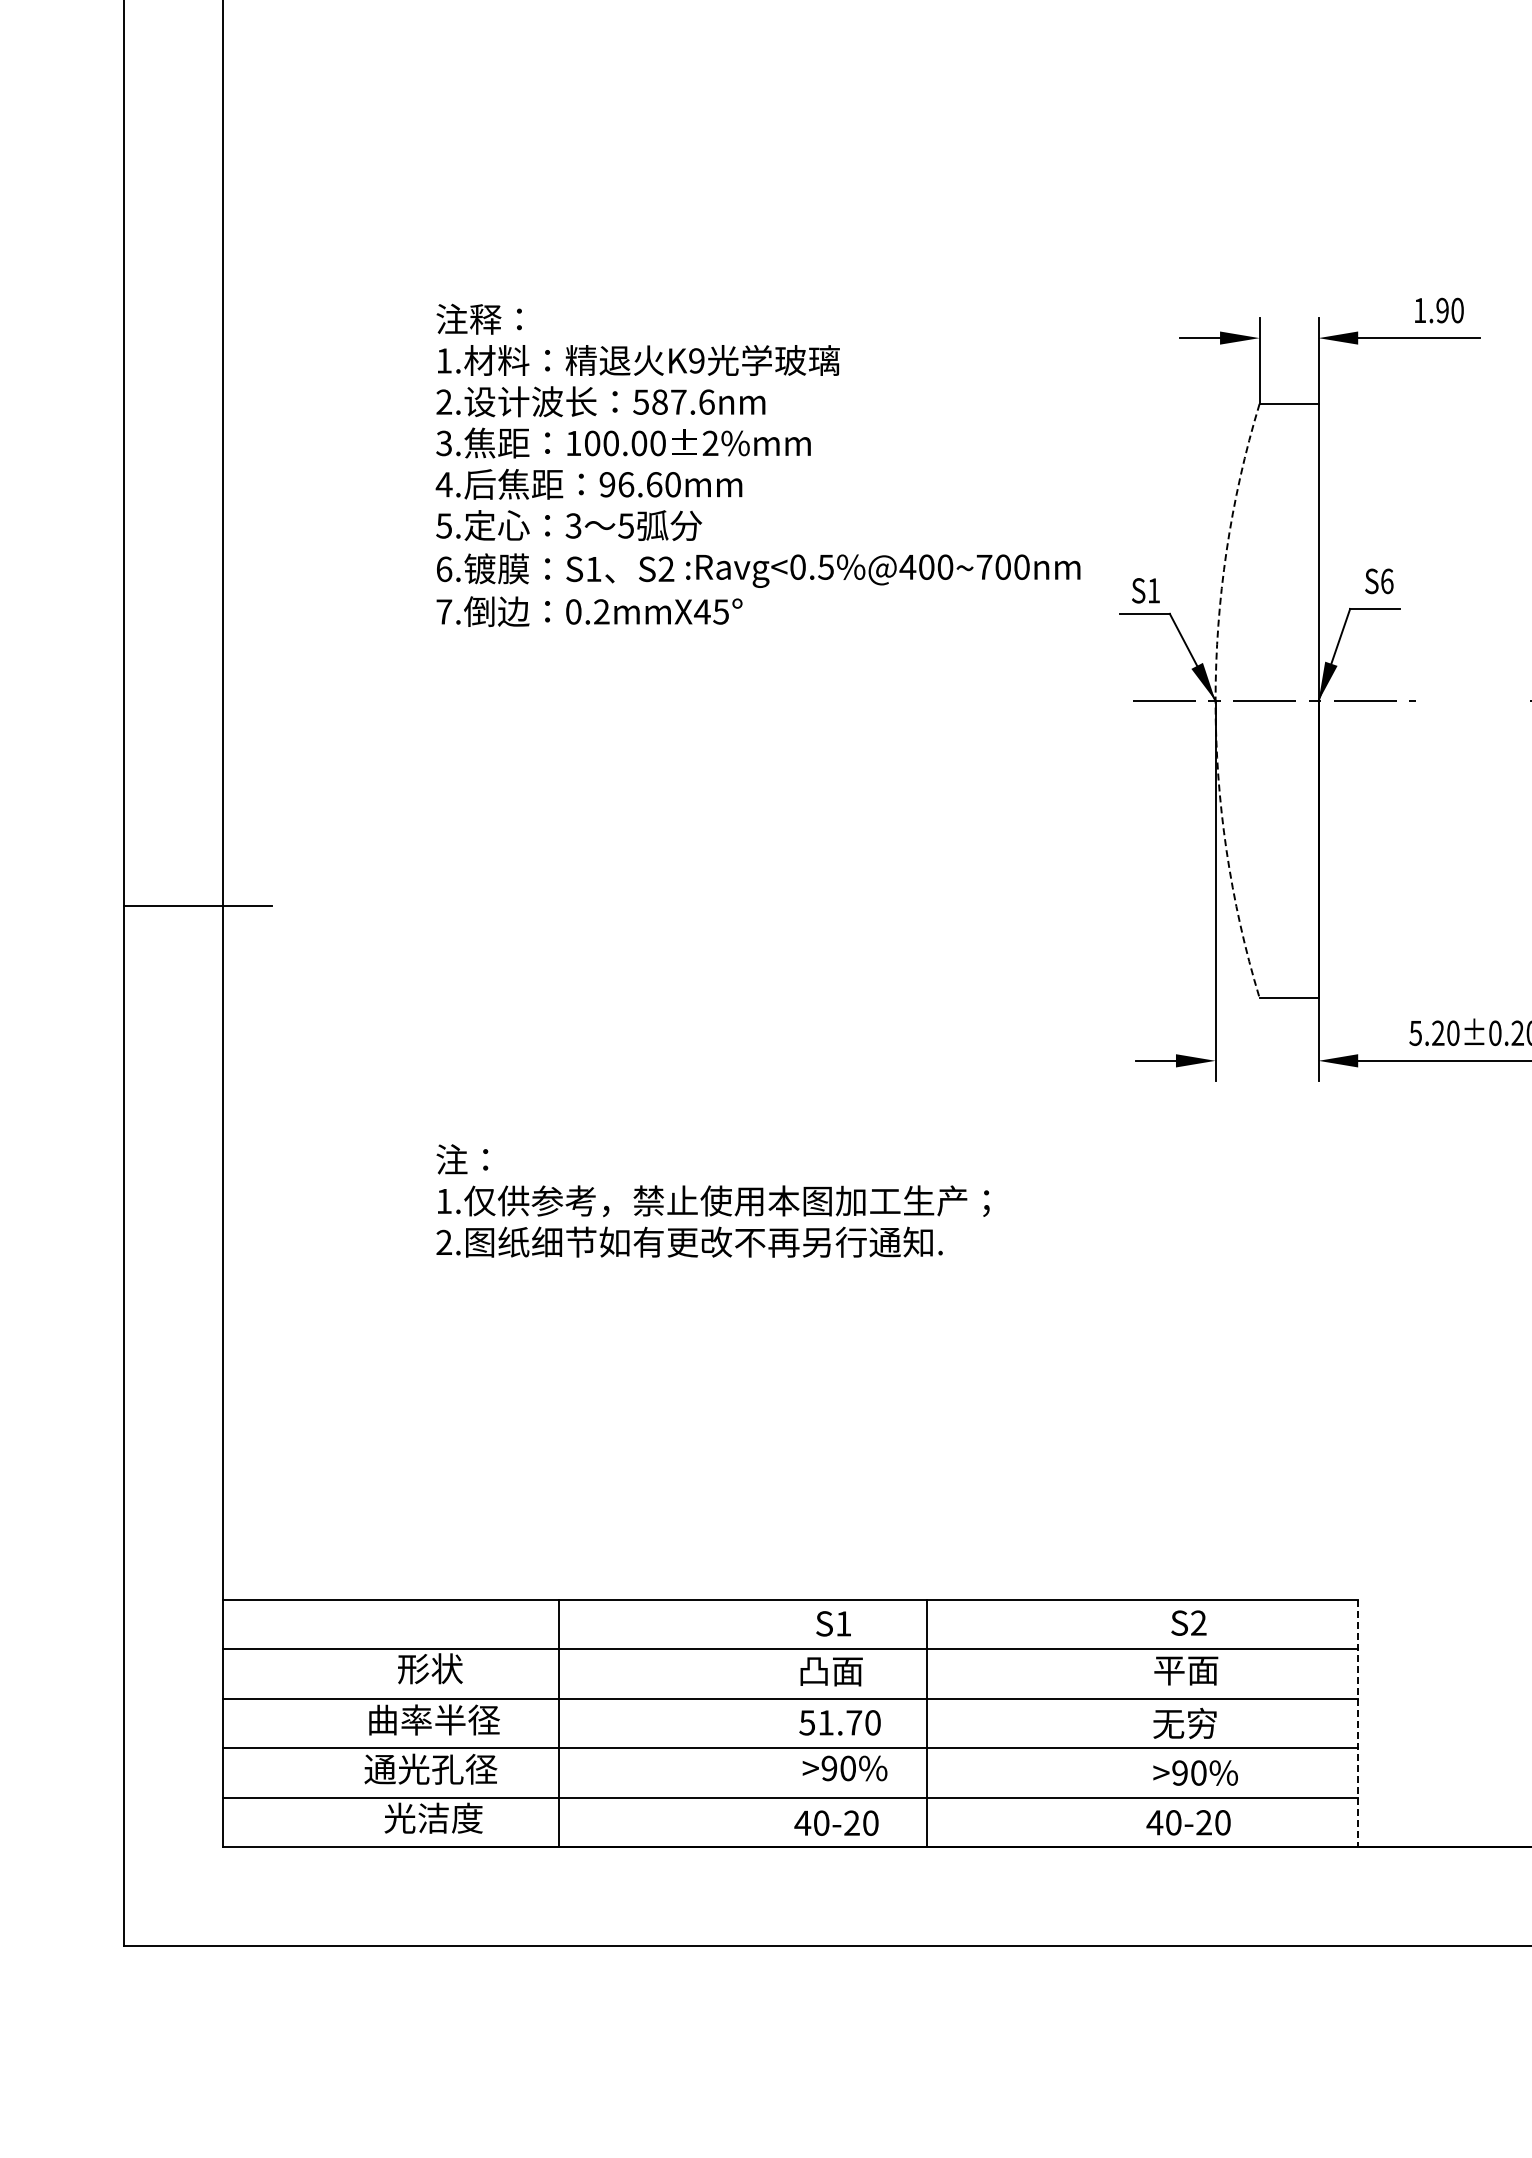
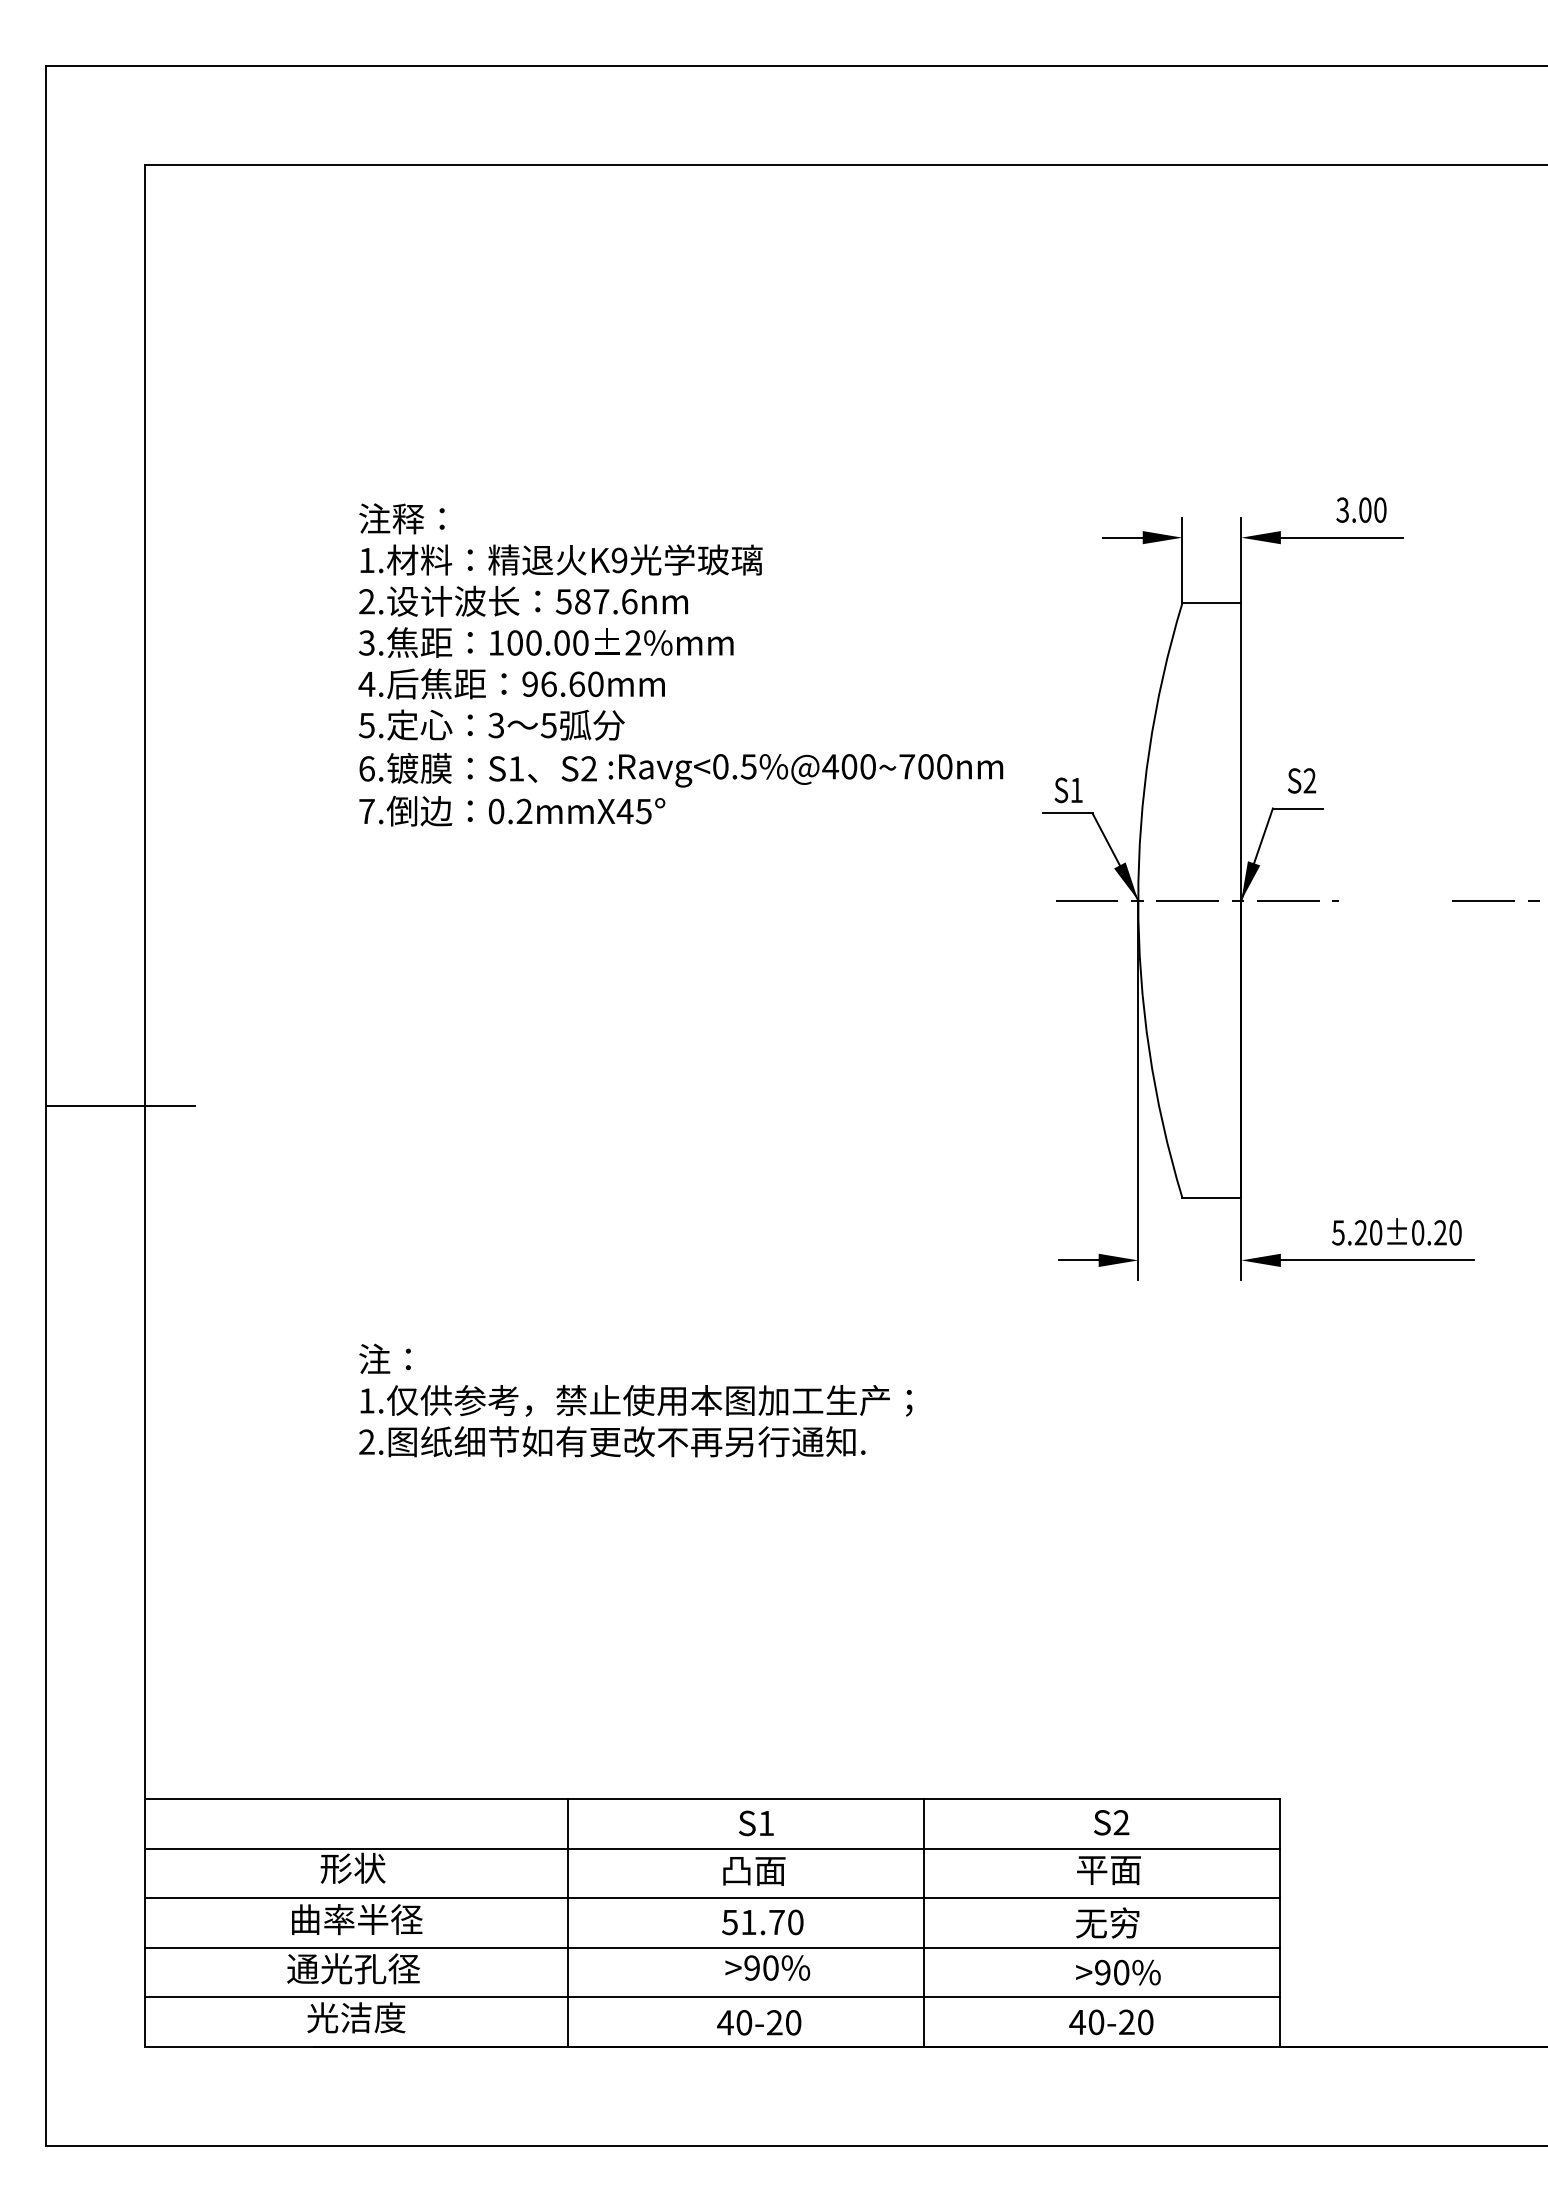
text: (1430, 309) -> (1353, 509), 1.90 -> 3.00
text: (1386, 580) -> (1309, 780), S6 -> S2
arc: (1215, 700) -> (1138, 900), dashed -> solid
line: (558, 1722) -> (567, 1922), moved
line: (926, 1722) -> (923, 1922), moved
line: (1357, 1722) -> (1280, 1922), dashed -> solid

